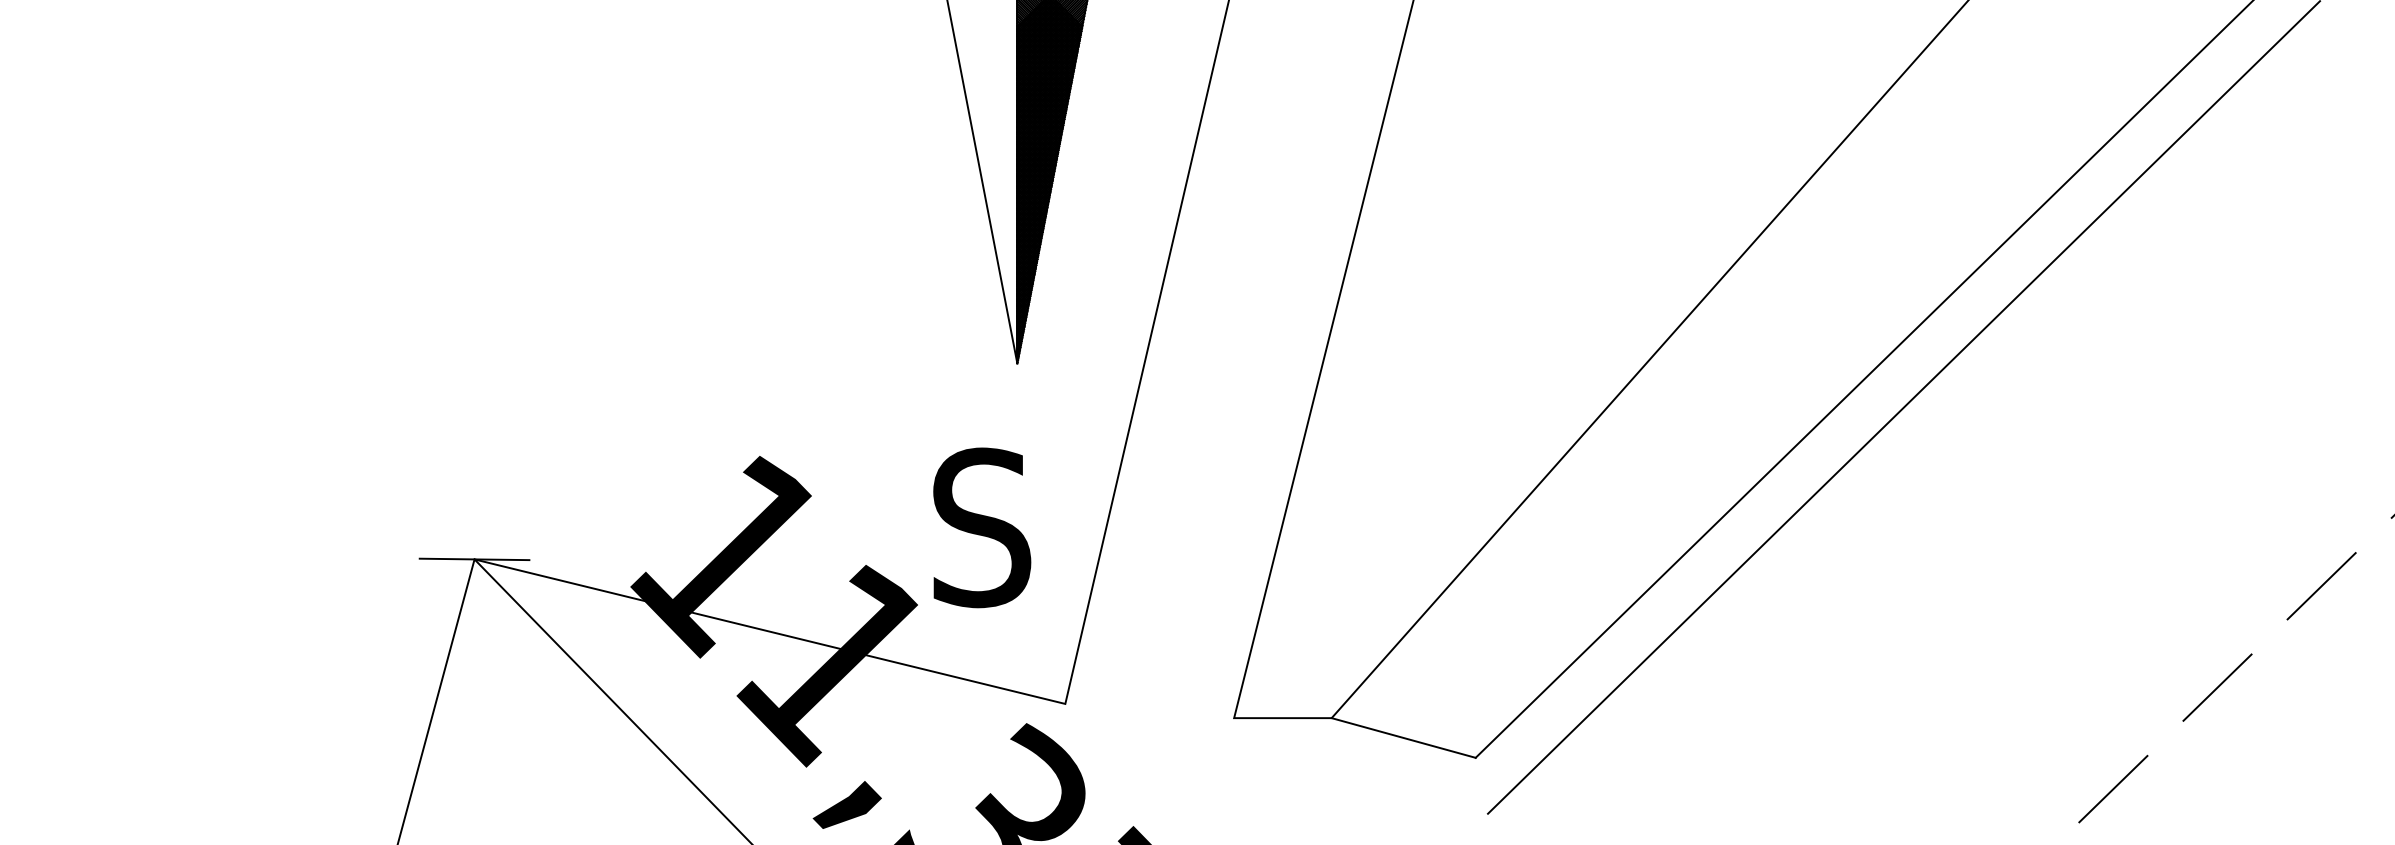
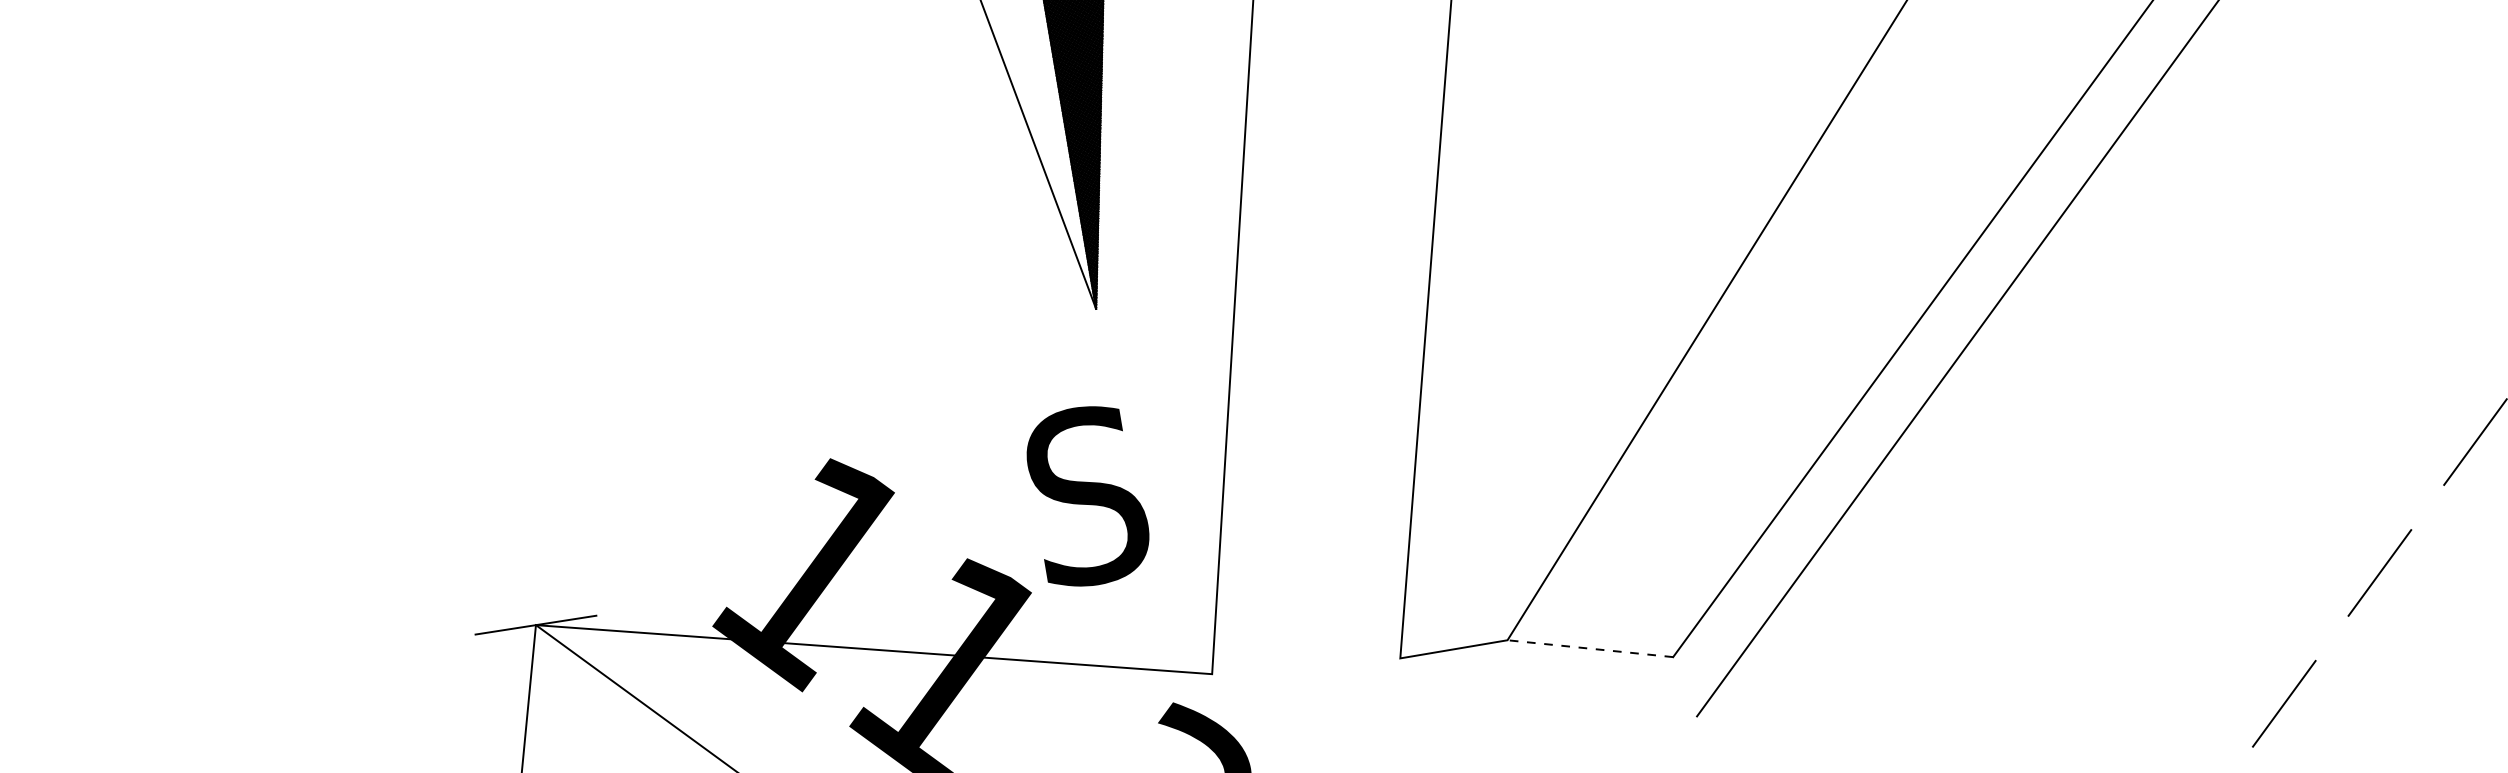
line: (1403, 737) -> (1590, 648), solid -> dashed

